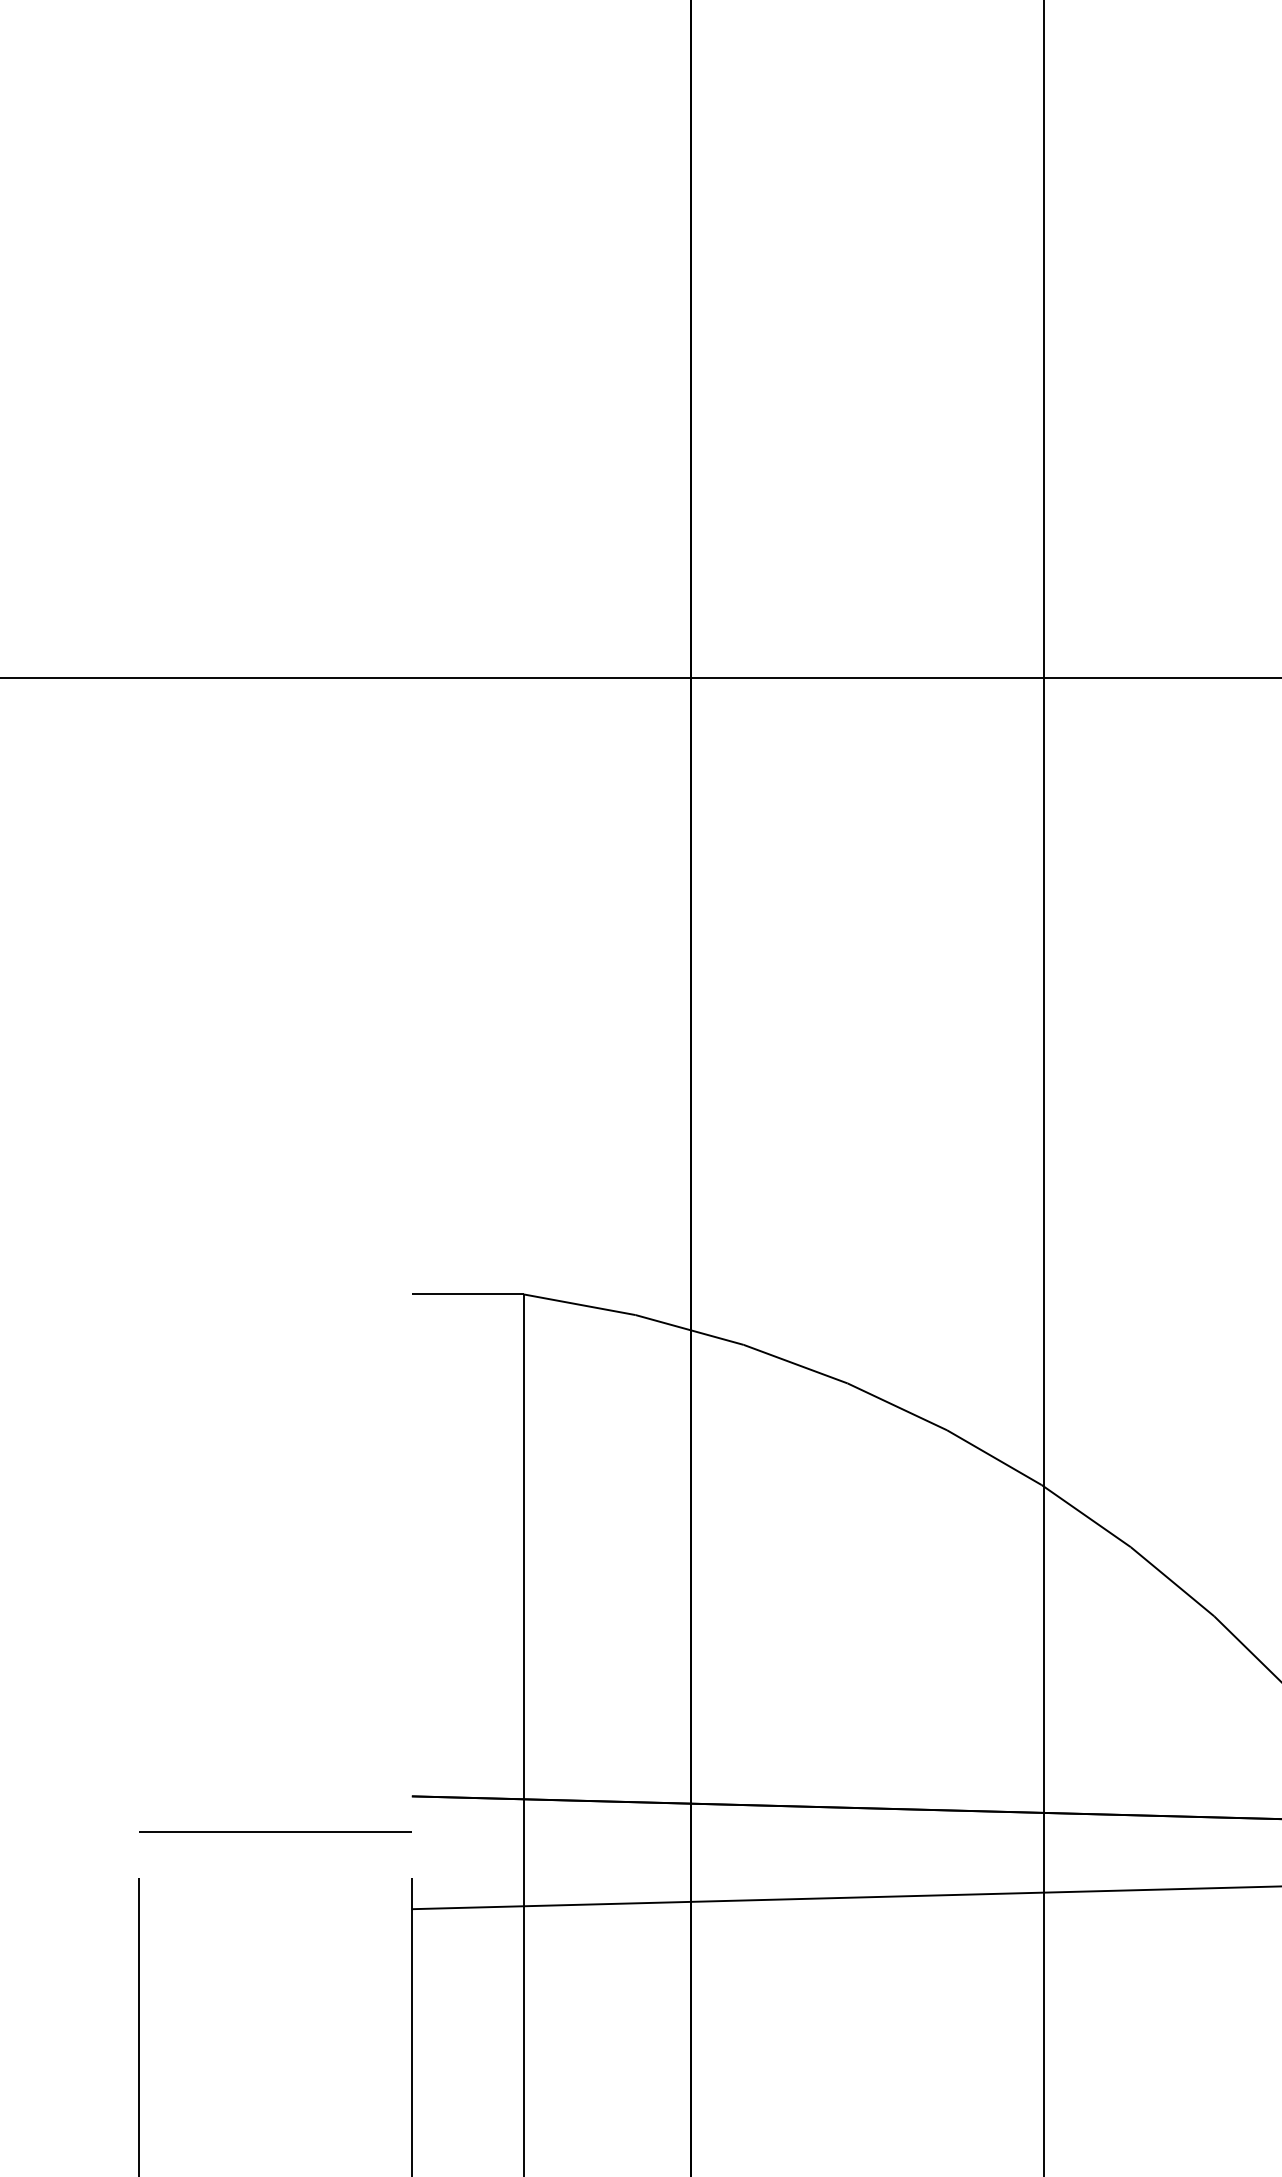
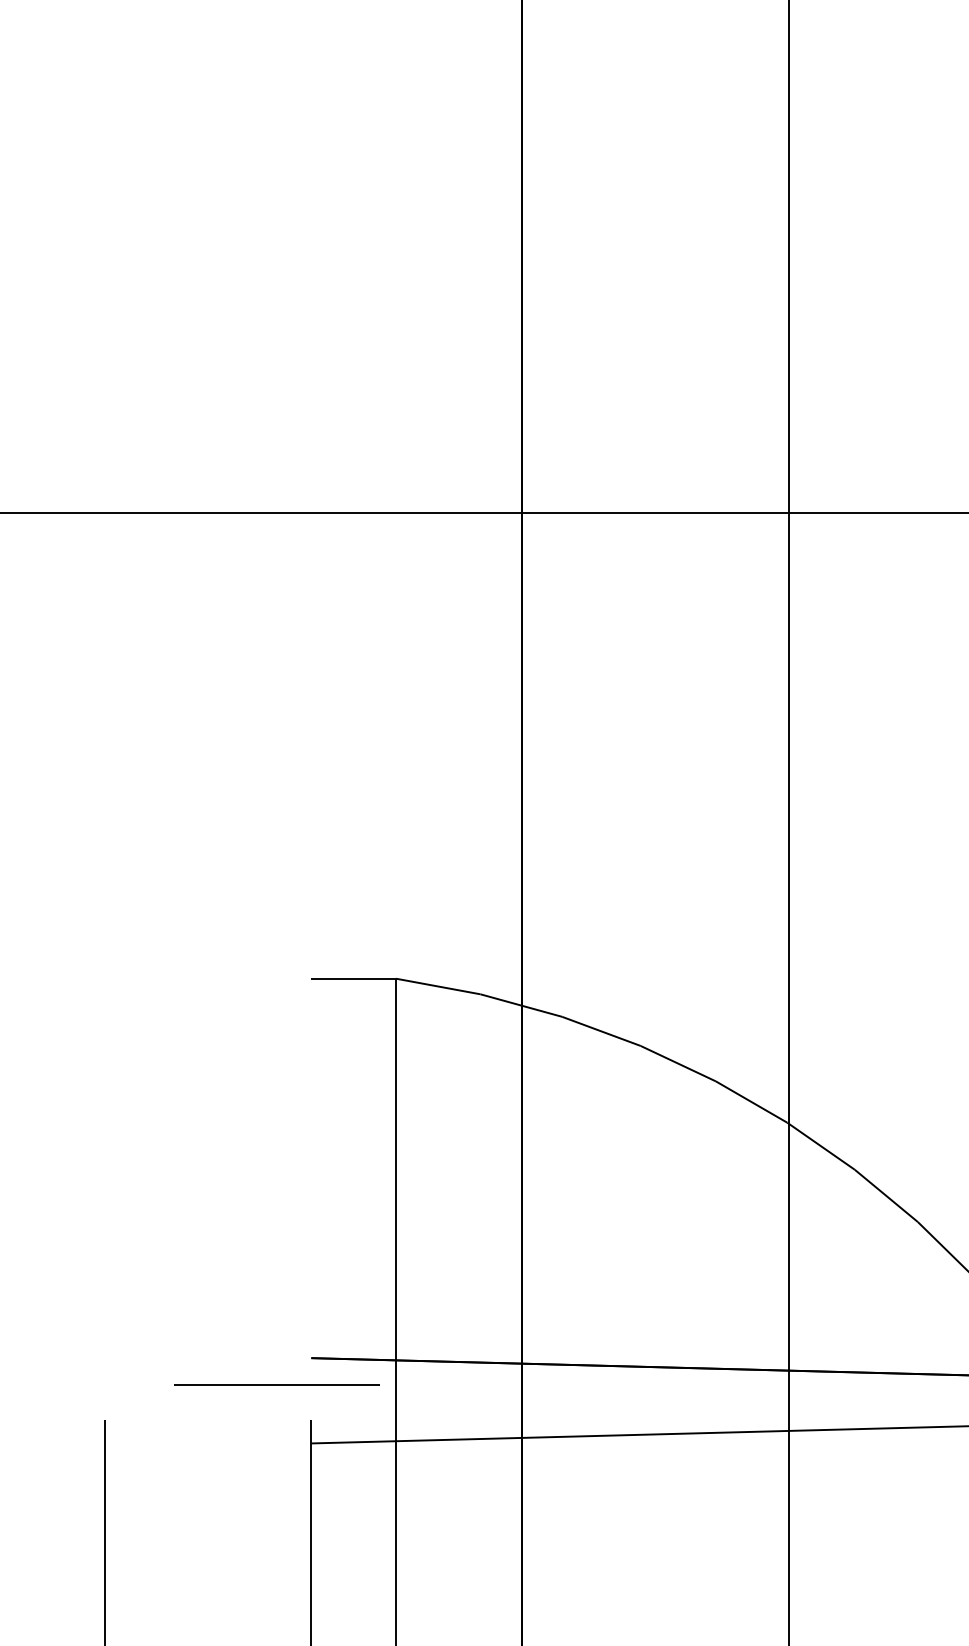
line: (275, 1831) -> (276, 1384), moved

